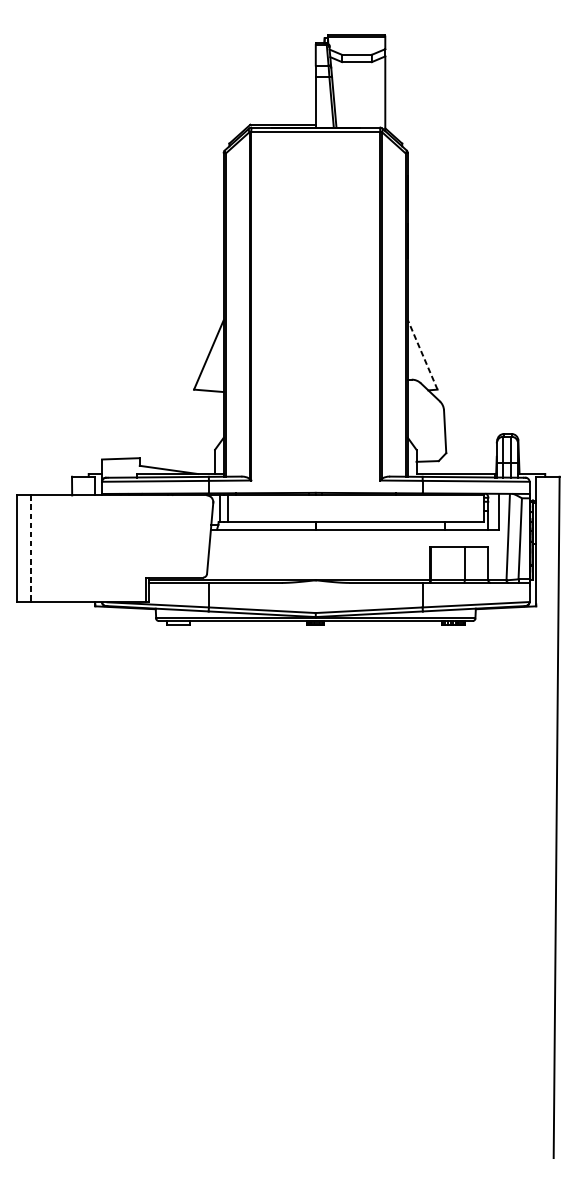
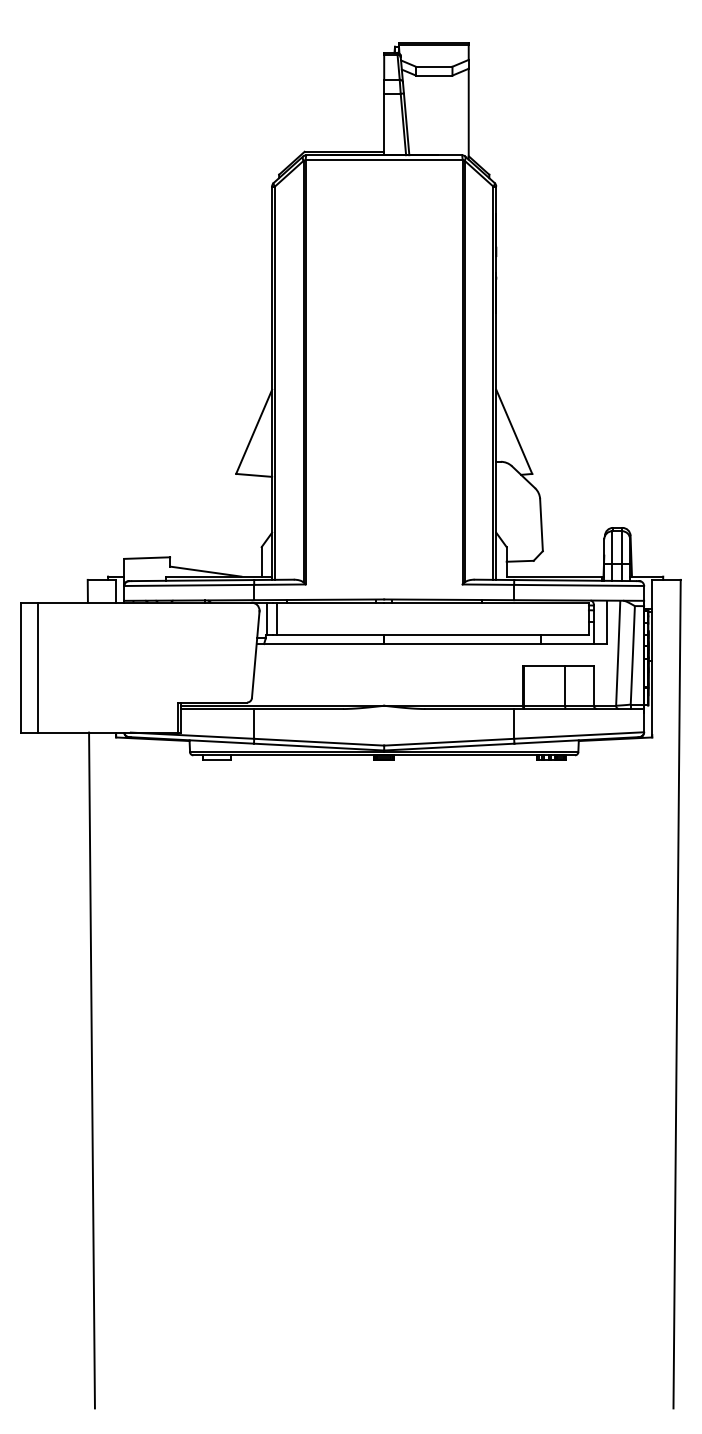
line: (422, 354) -> (514, 431), dashed -> solid
line: (30, 548) -> (37, 667), dashed -> solid
line: (75, 880) -> (91, 1070), added

